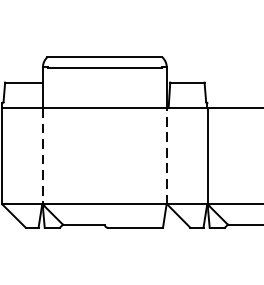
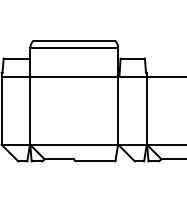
line: (167, 155) -> (118, 110), dashed -> solid
line: (43, 157) -> (30, 111), dashed -> solid

